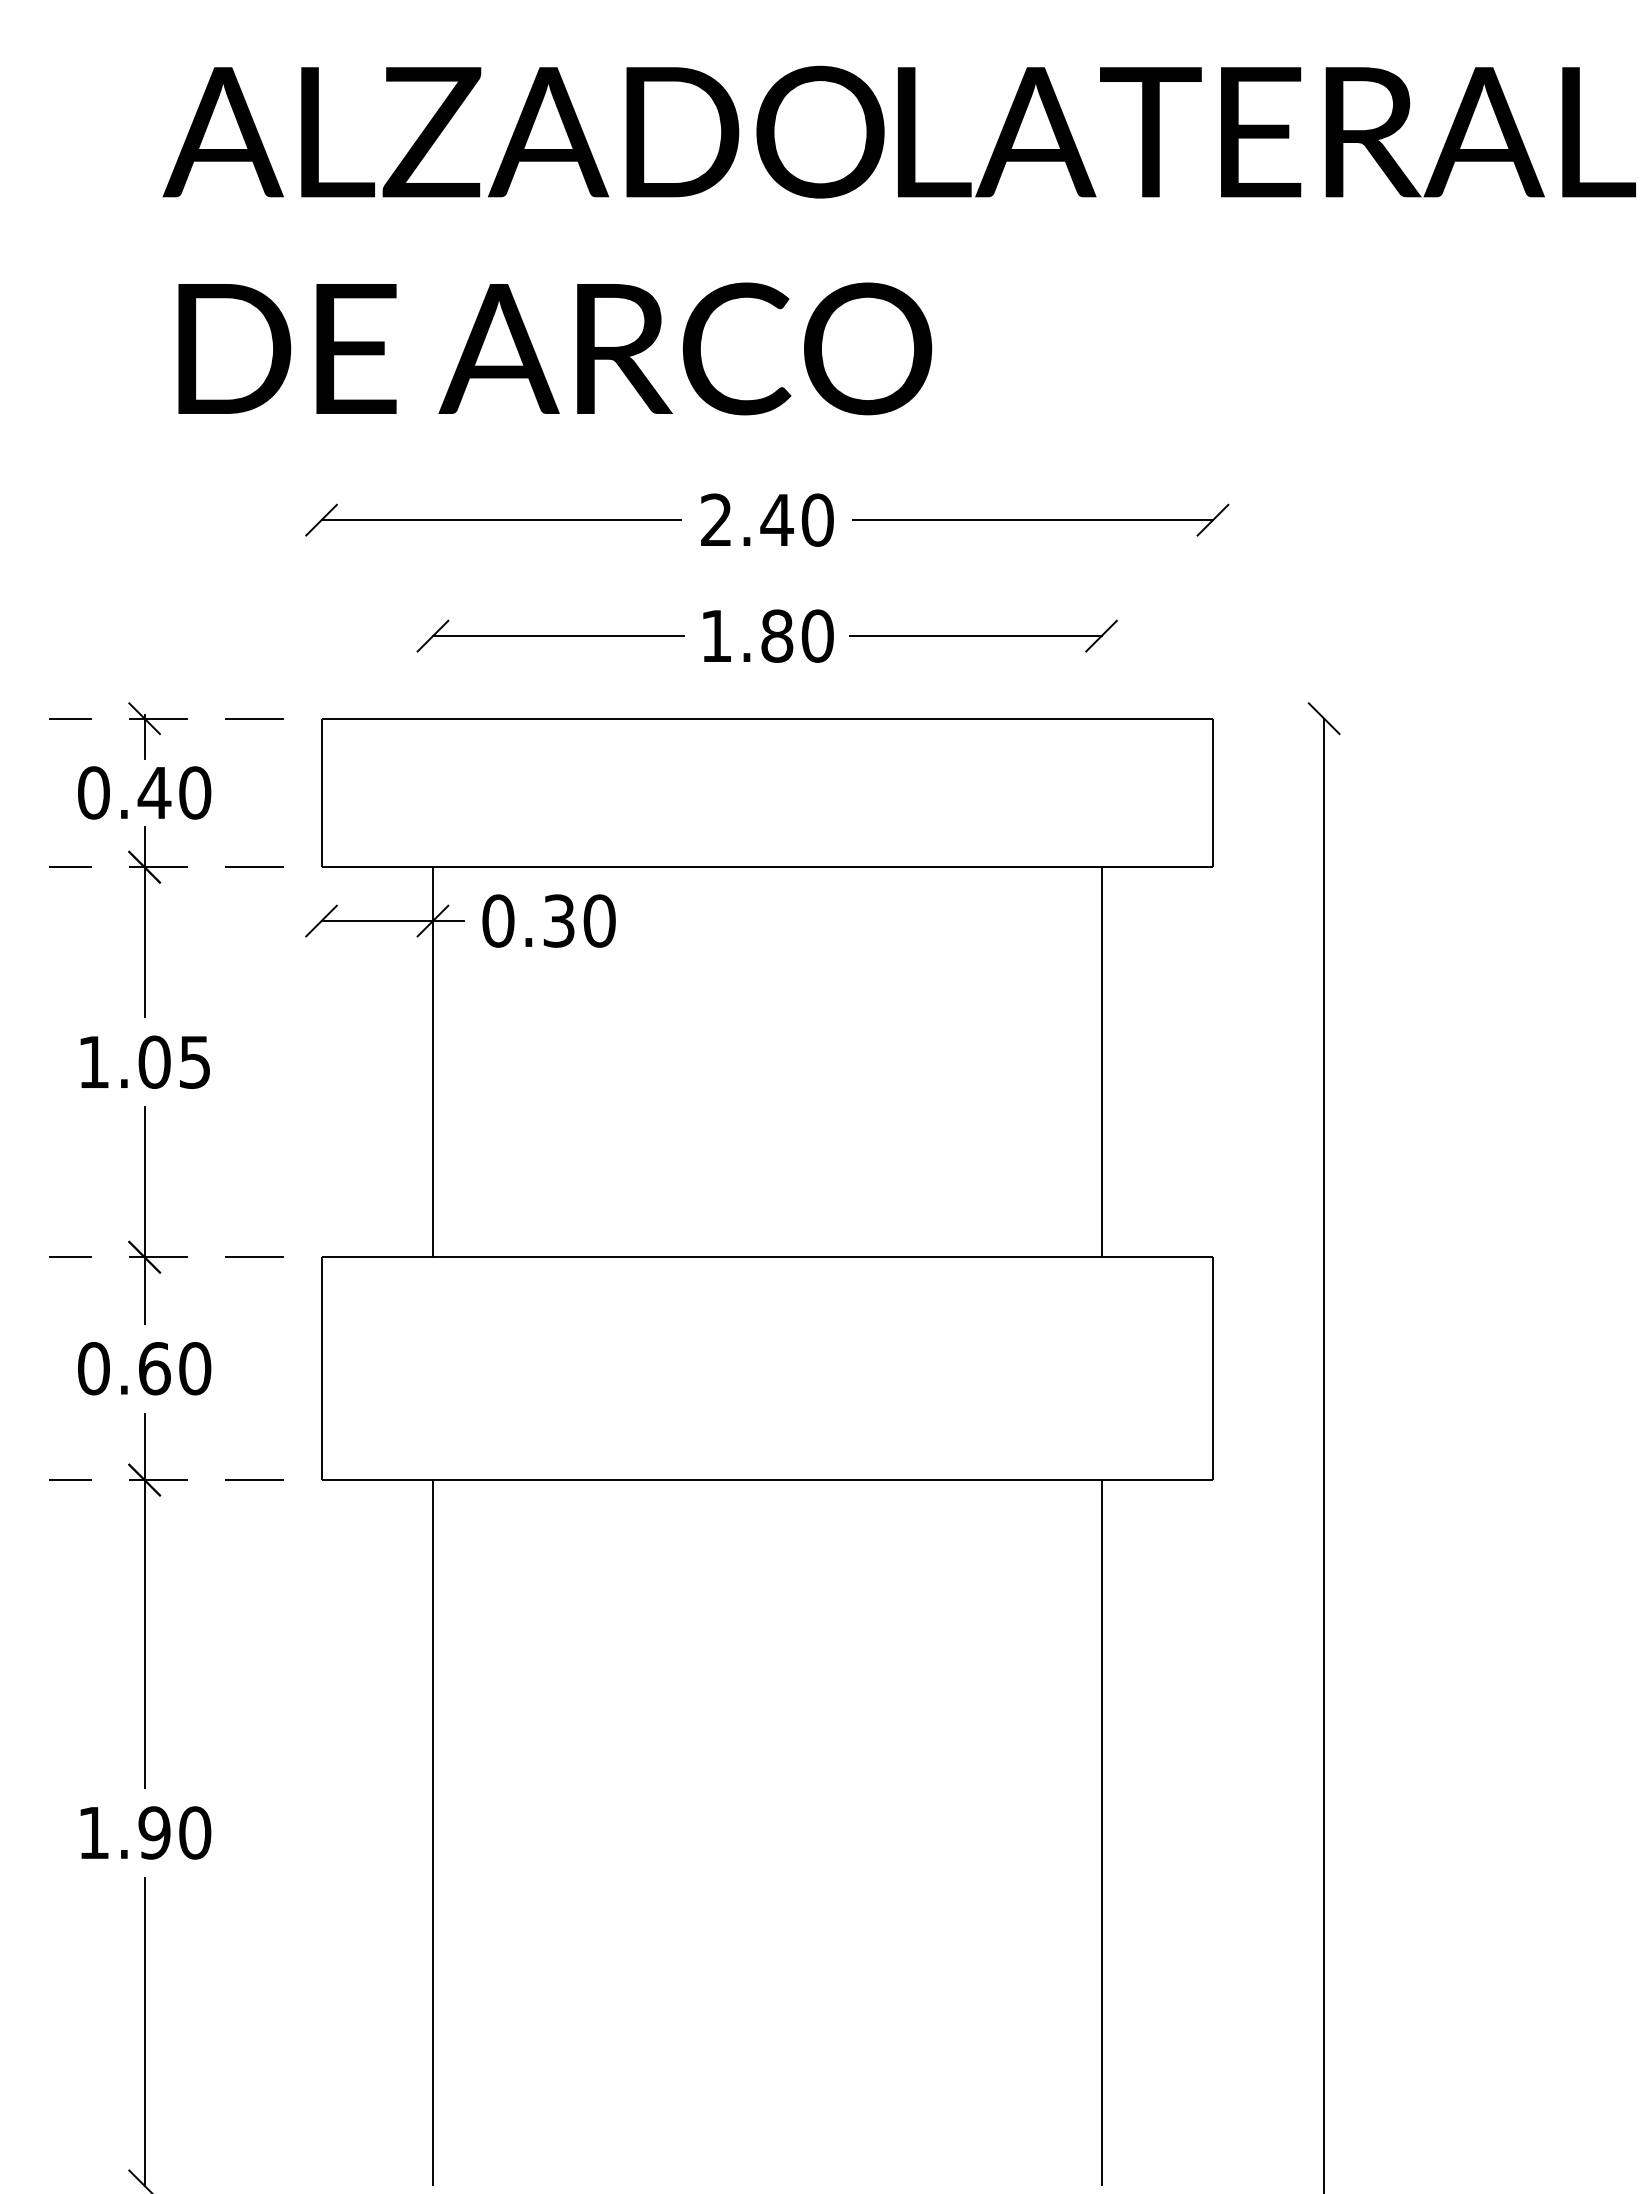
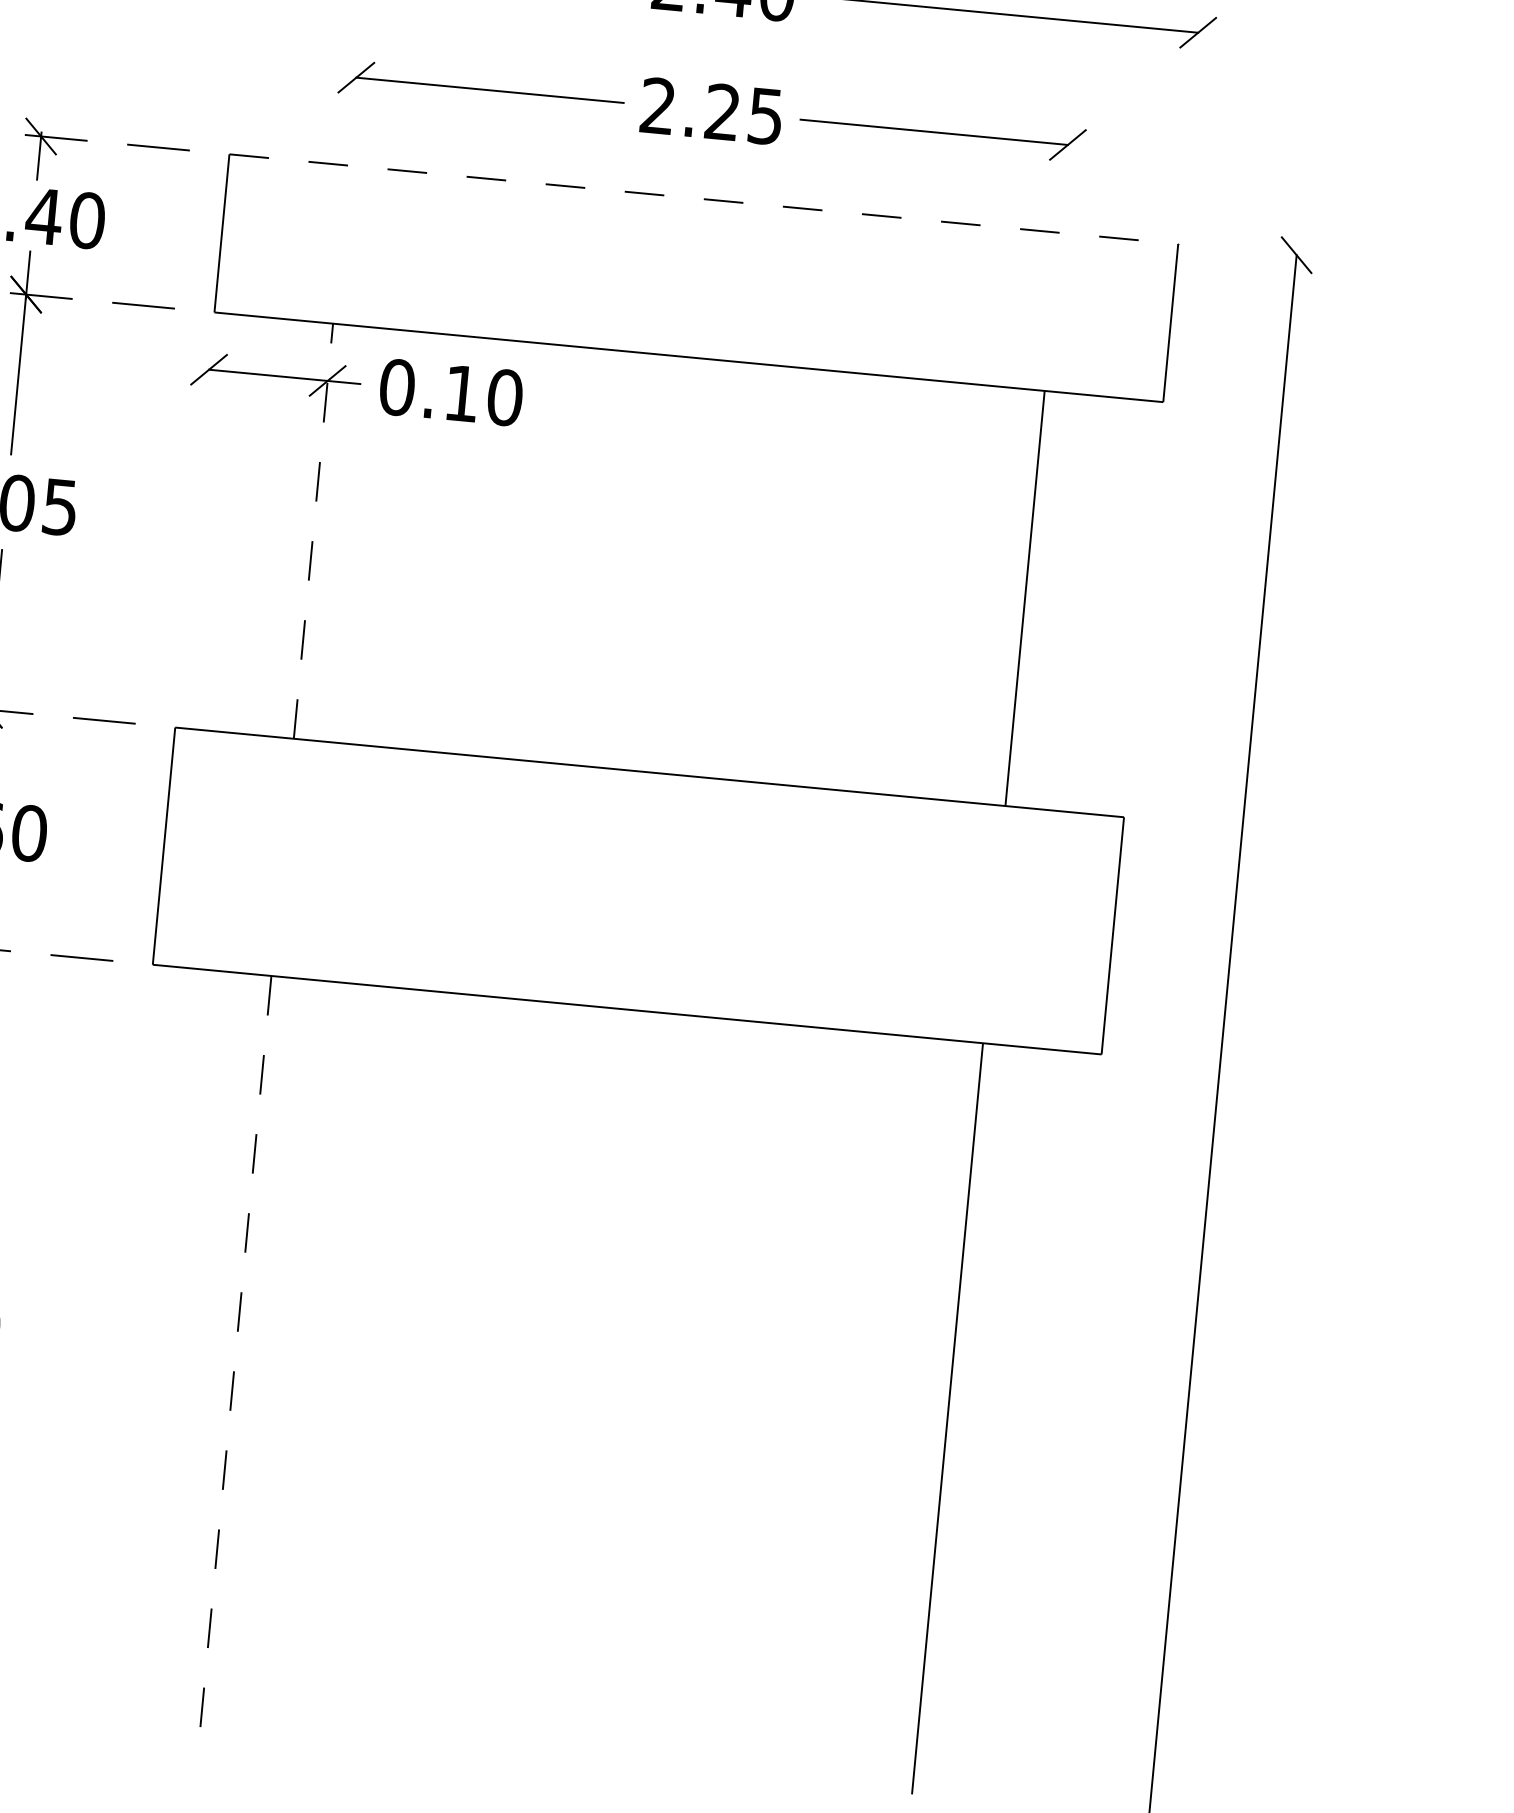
text: (767, 635) -> (712, 110), 1.80 -> 2.25
line: (767, 718) -> (704, 198), solid -> dashed
text: (558, 920) -> (461, 392), 0.30 -> 0.10
line: (432, 1062) -> (312, 531), solid -> dashed
line: (432, 1832) -> (235, 1350), solid -> dashed

